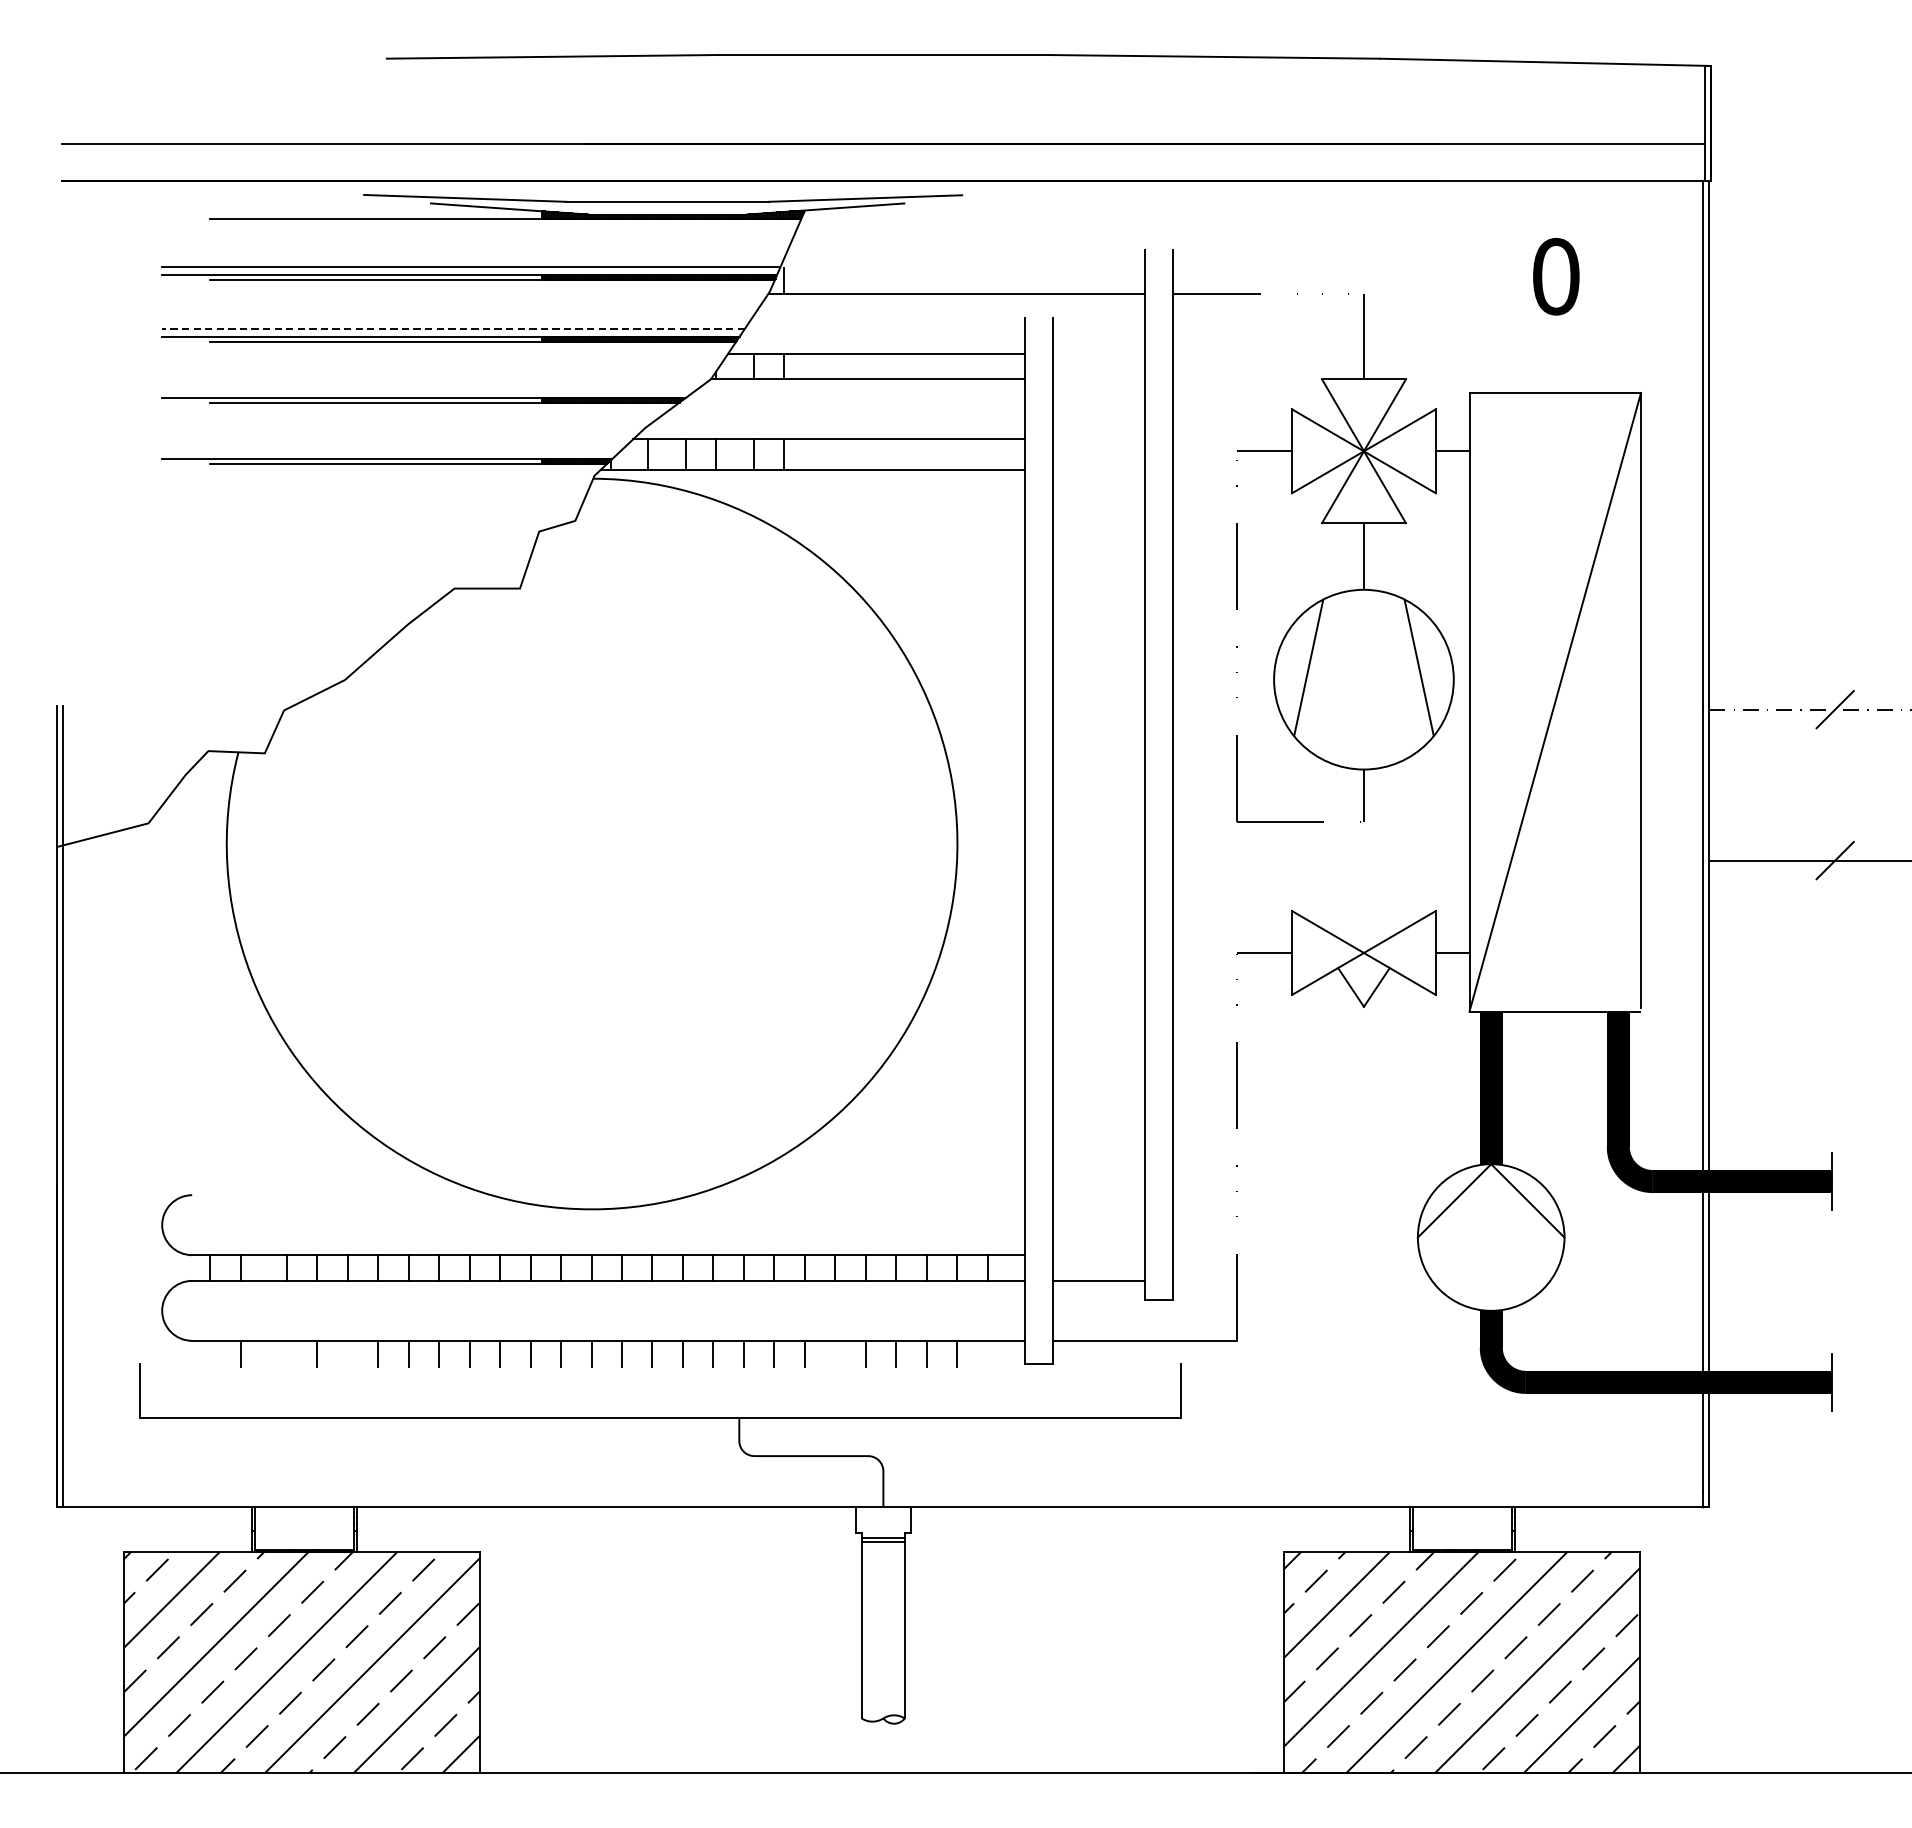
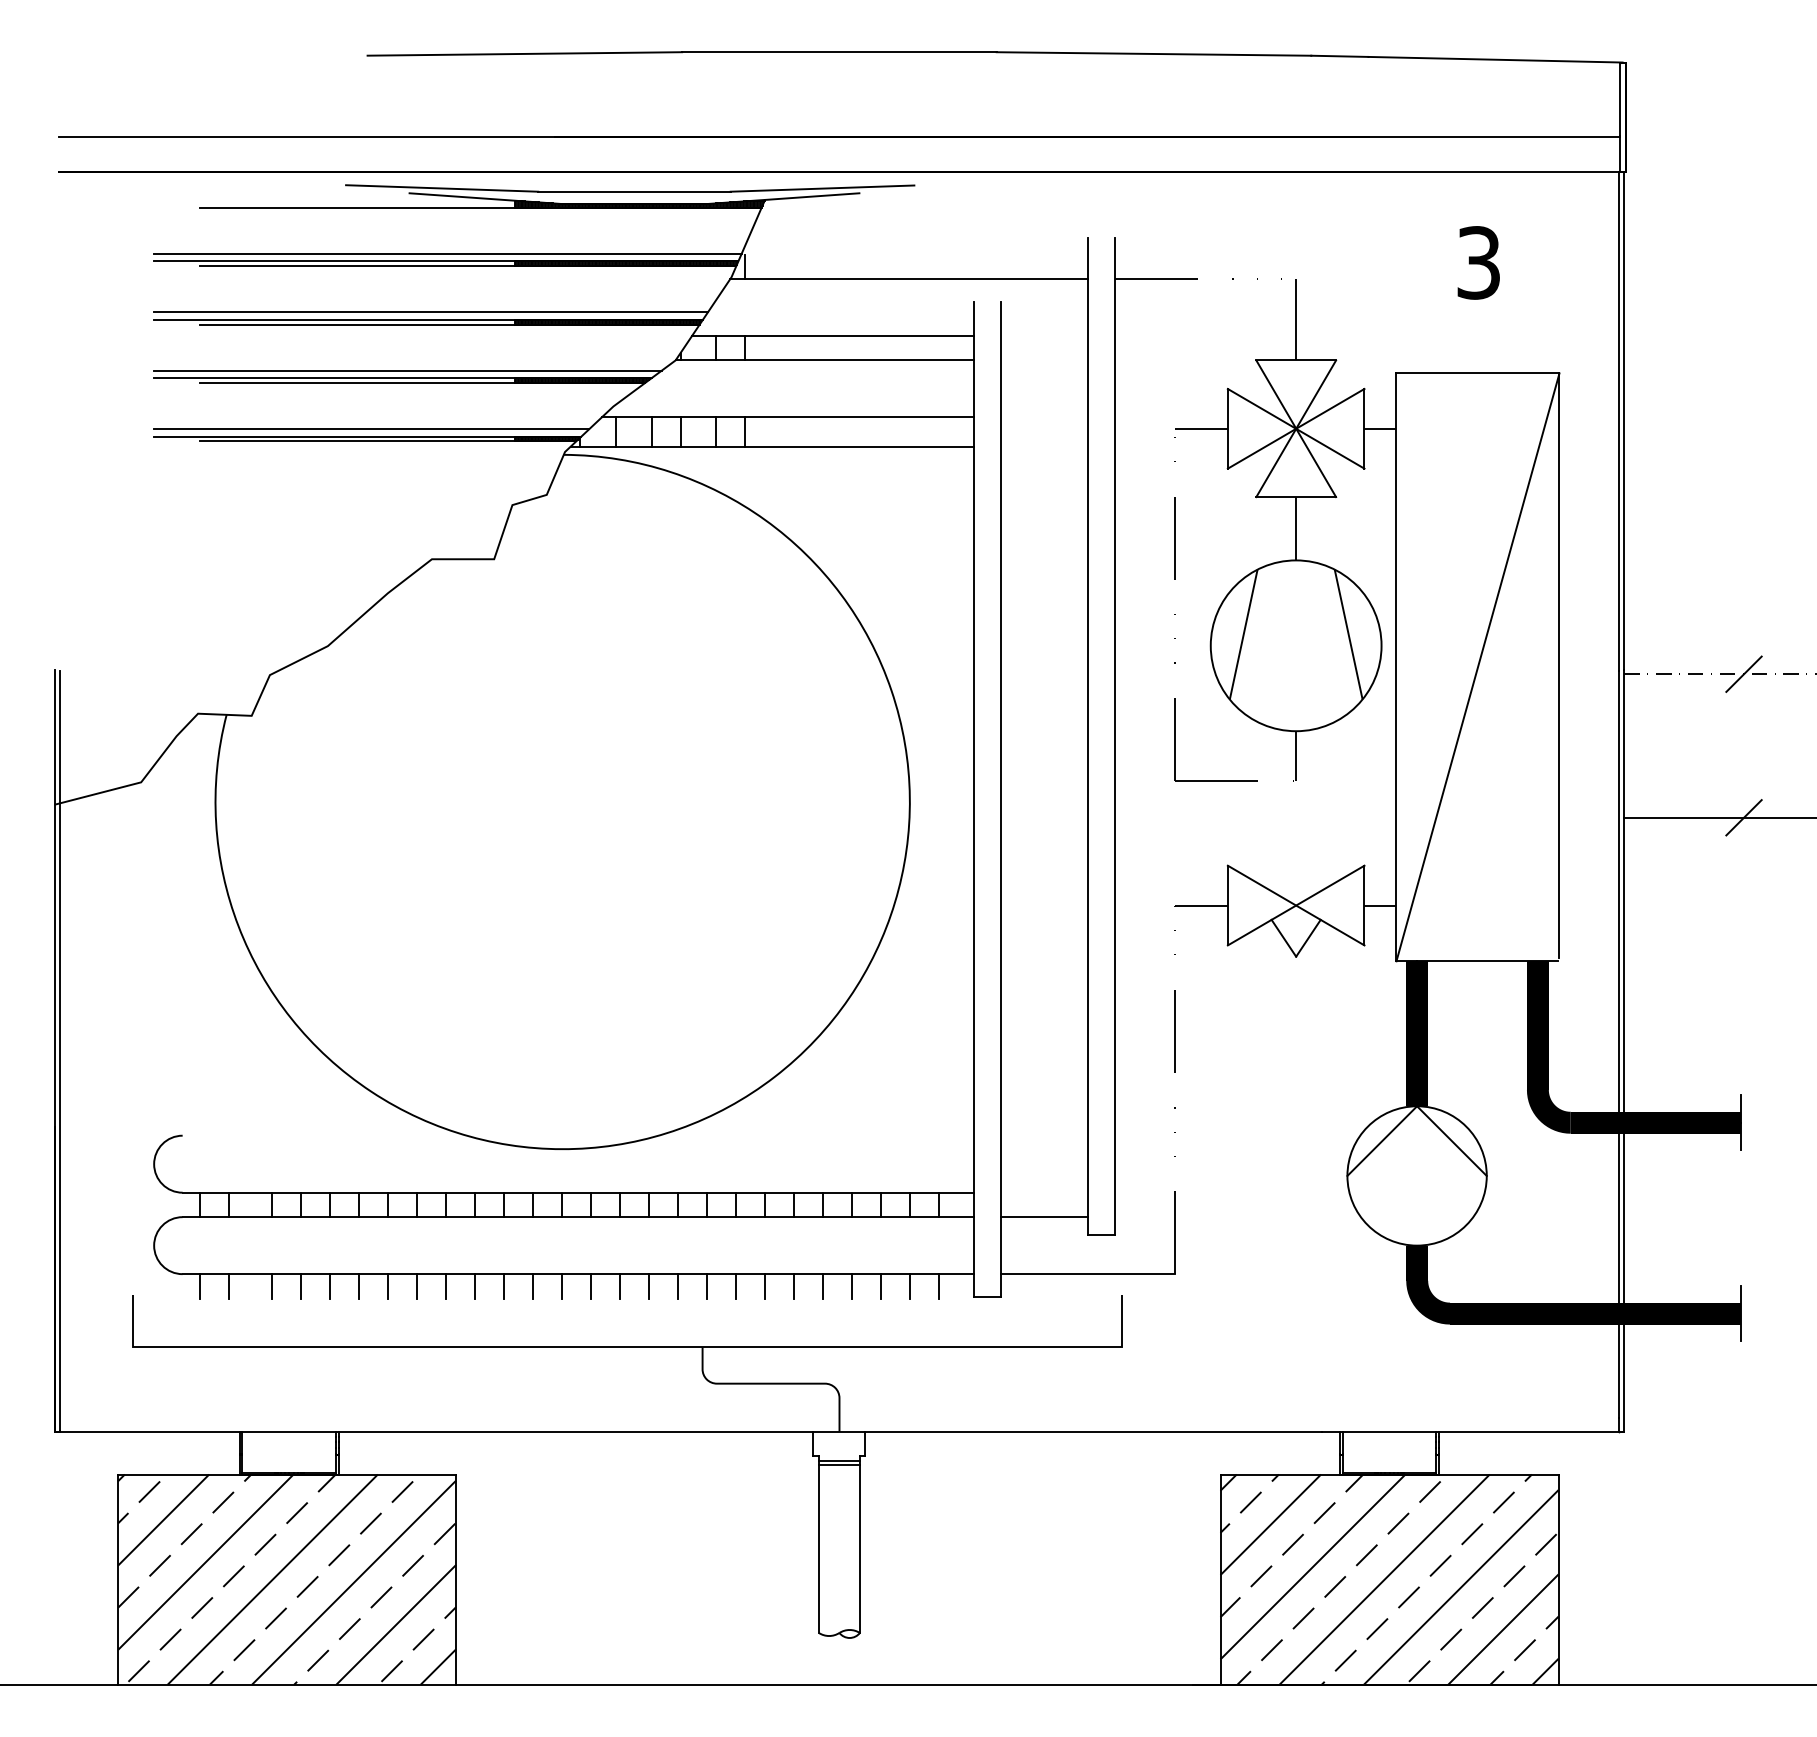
text: (1555, 276) -> (1478, 262), 0 -> 3
line: (454, 328) -> (431, 312), dashed -> solid
line: (428, 389) -> (407, 370), added
line: (390, 452) -> (371, 429), added
line: (209, 1353) -> (199, 1286), added
line: (286, 1353) -> (272, 1286), added
line: (347, 1353) -> (330, 1286), added
line: (834, 1353) -> (793, 1286), added
line: (987, 1353) -> (938, 1286), added

